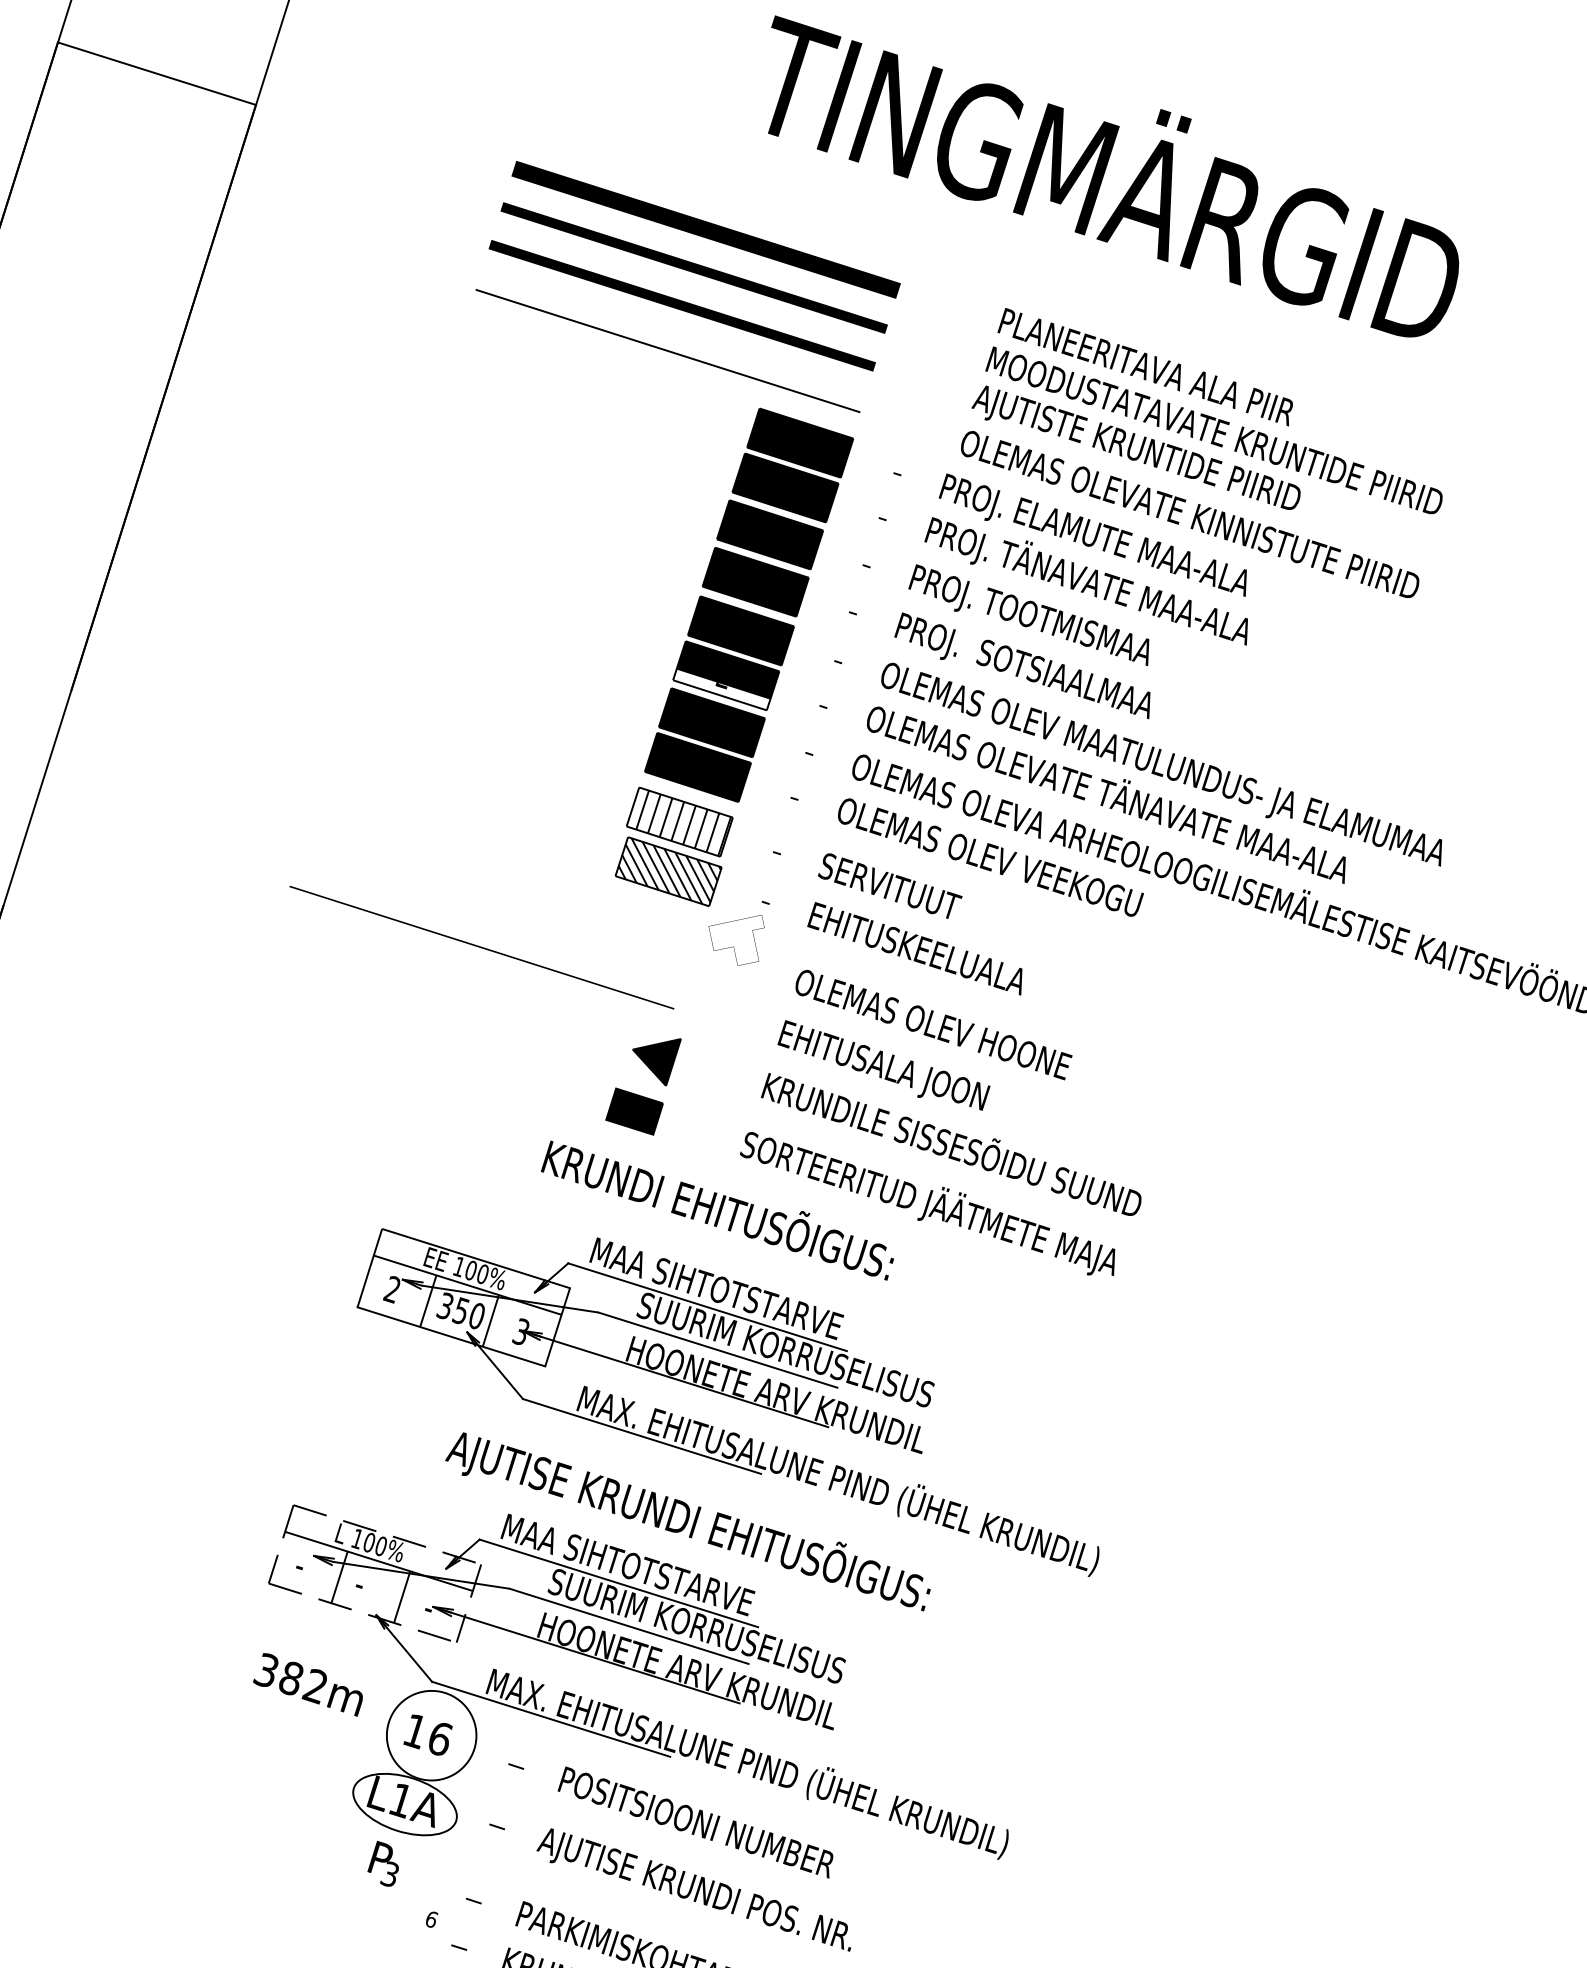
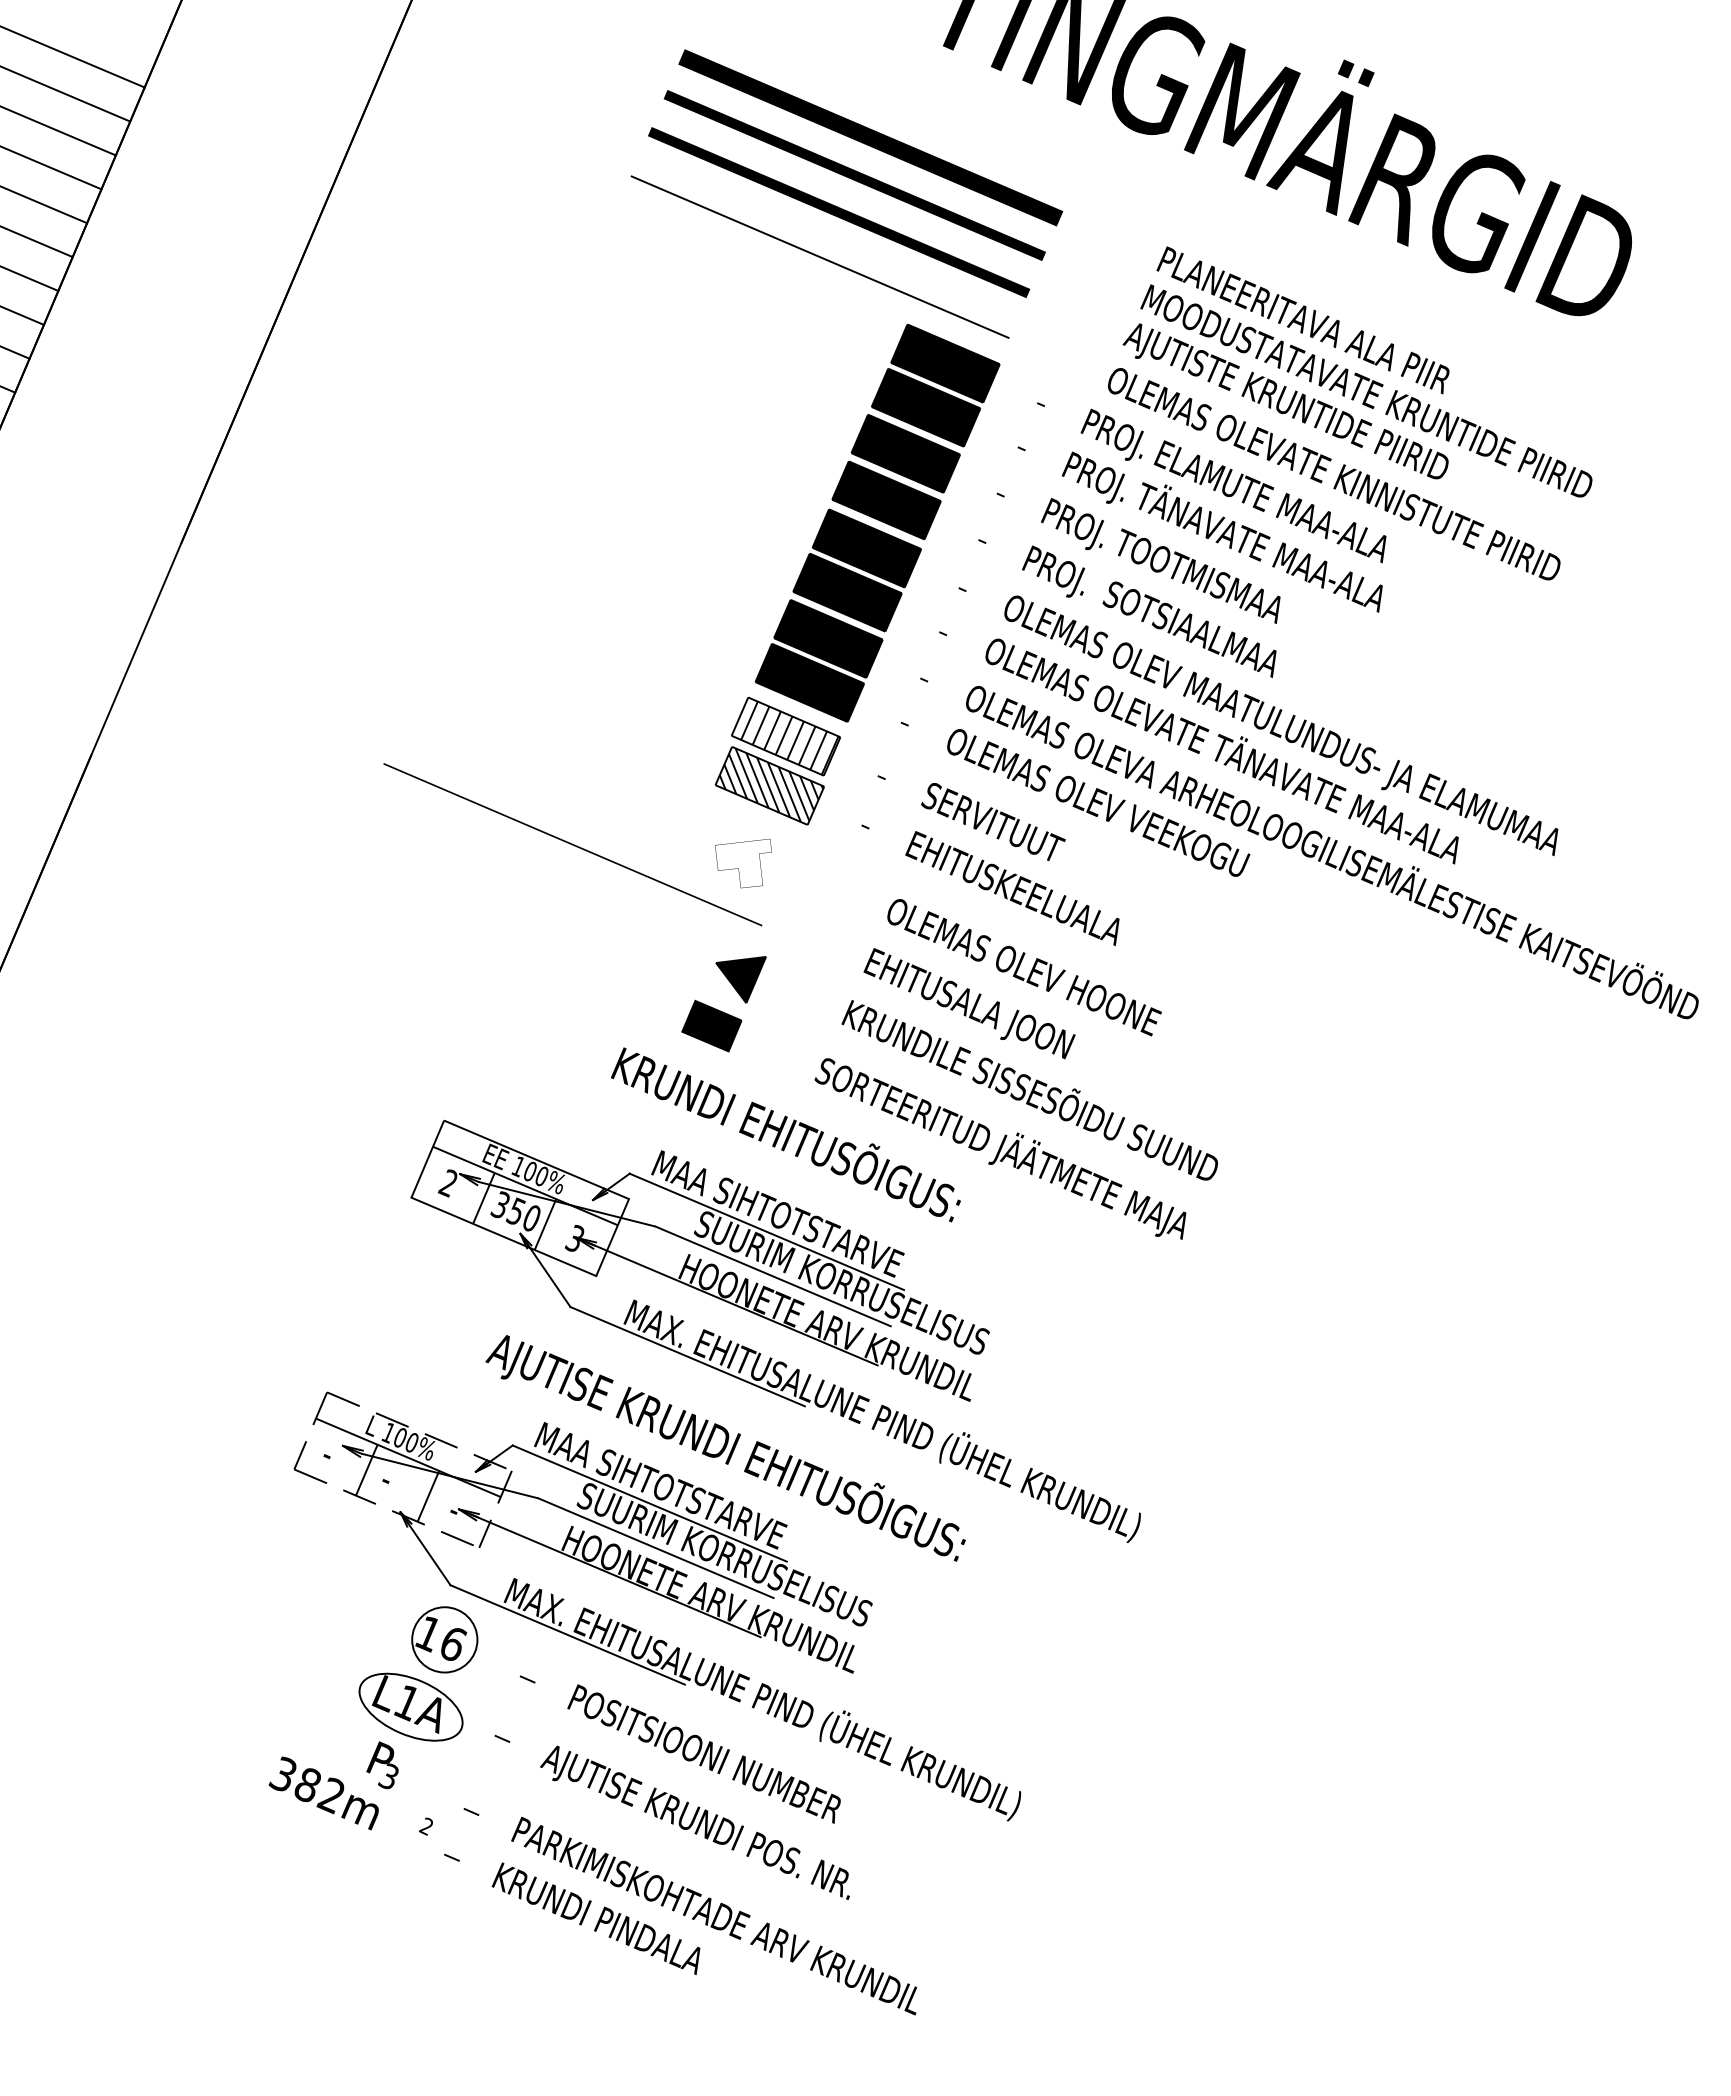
fill: (721, 688) -> (841, 605), added
part: (738, 941) -> (743, 863), moved
text: (307, 1685) -> (323, 1793), moved
circle: (431, 1735) -> (444, 1639), size x0.71
text: (430, 1919) -> (425, 1826), 6 -> 2

